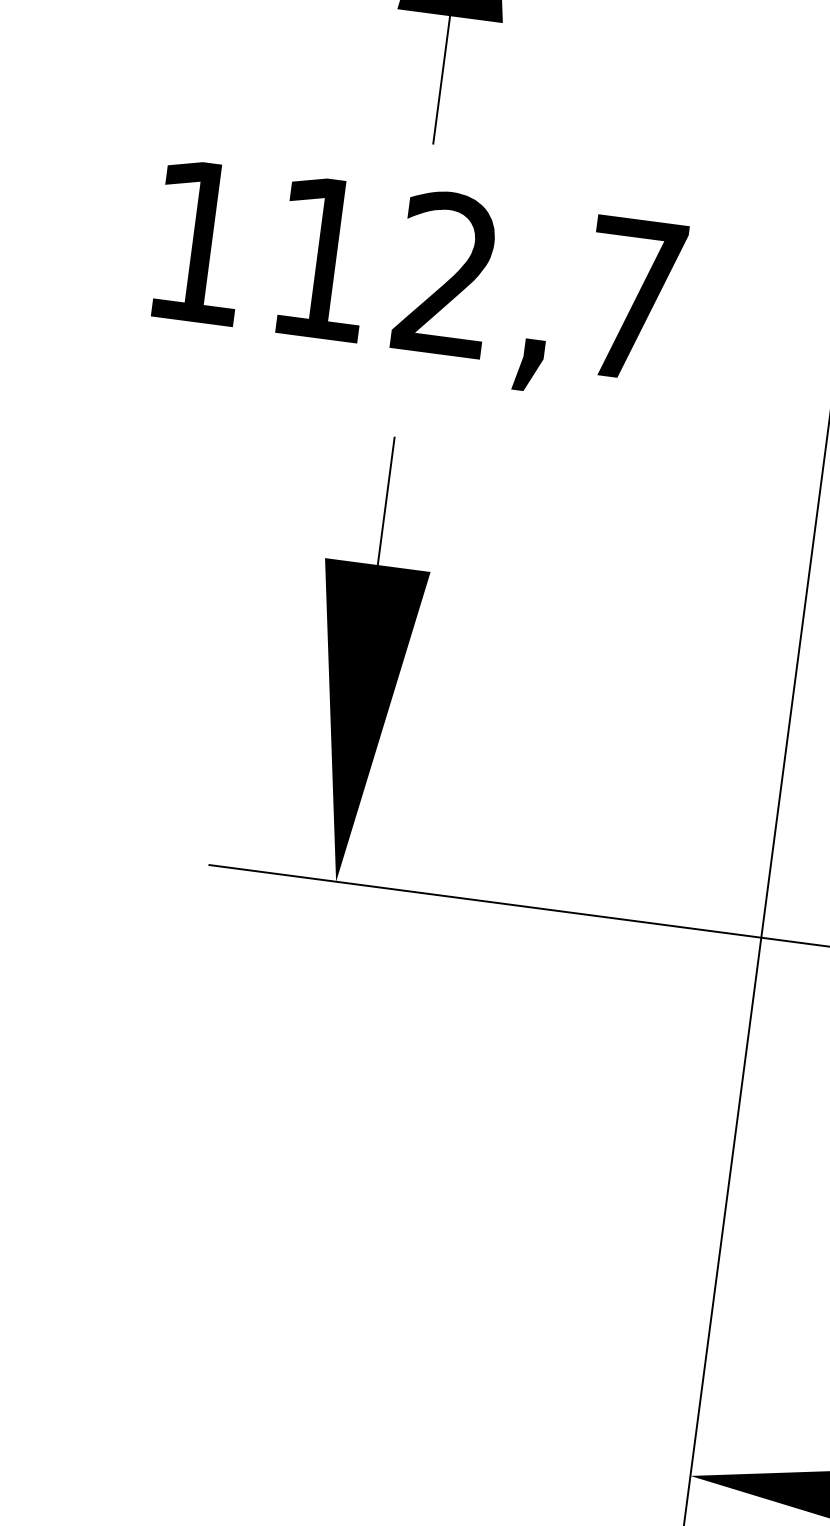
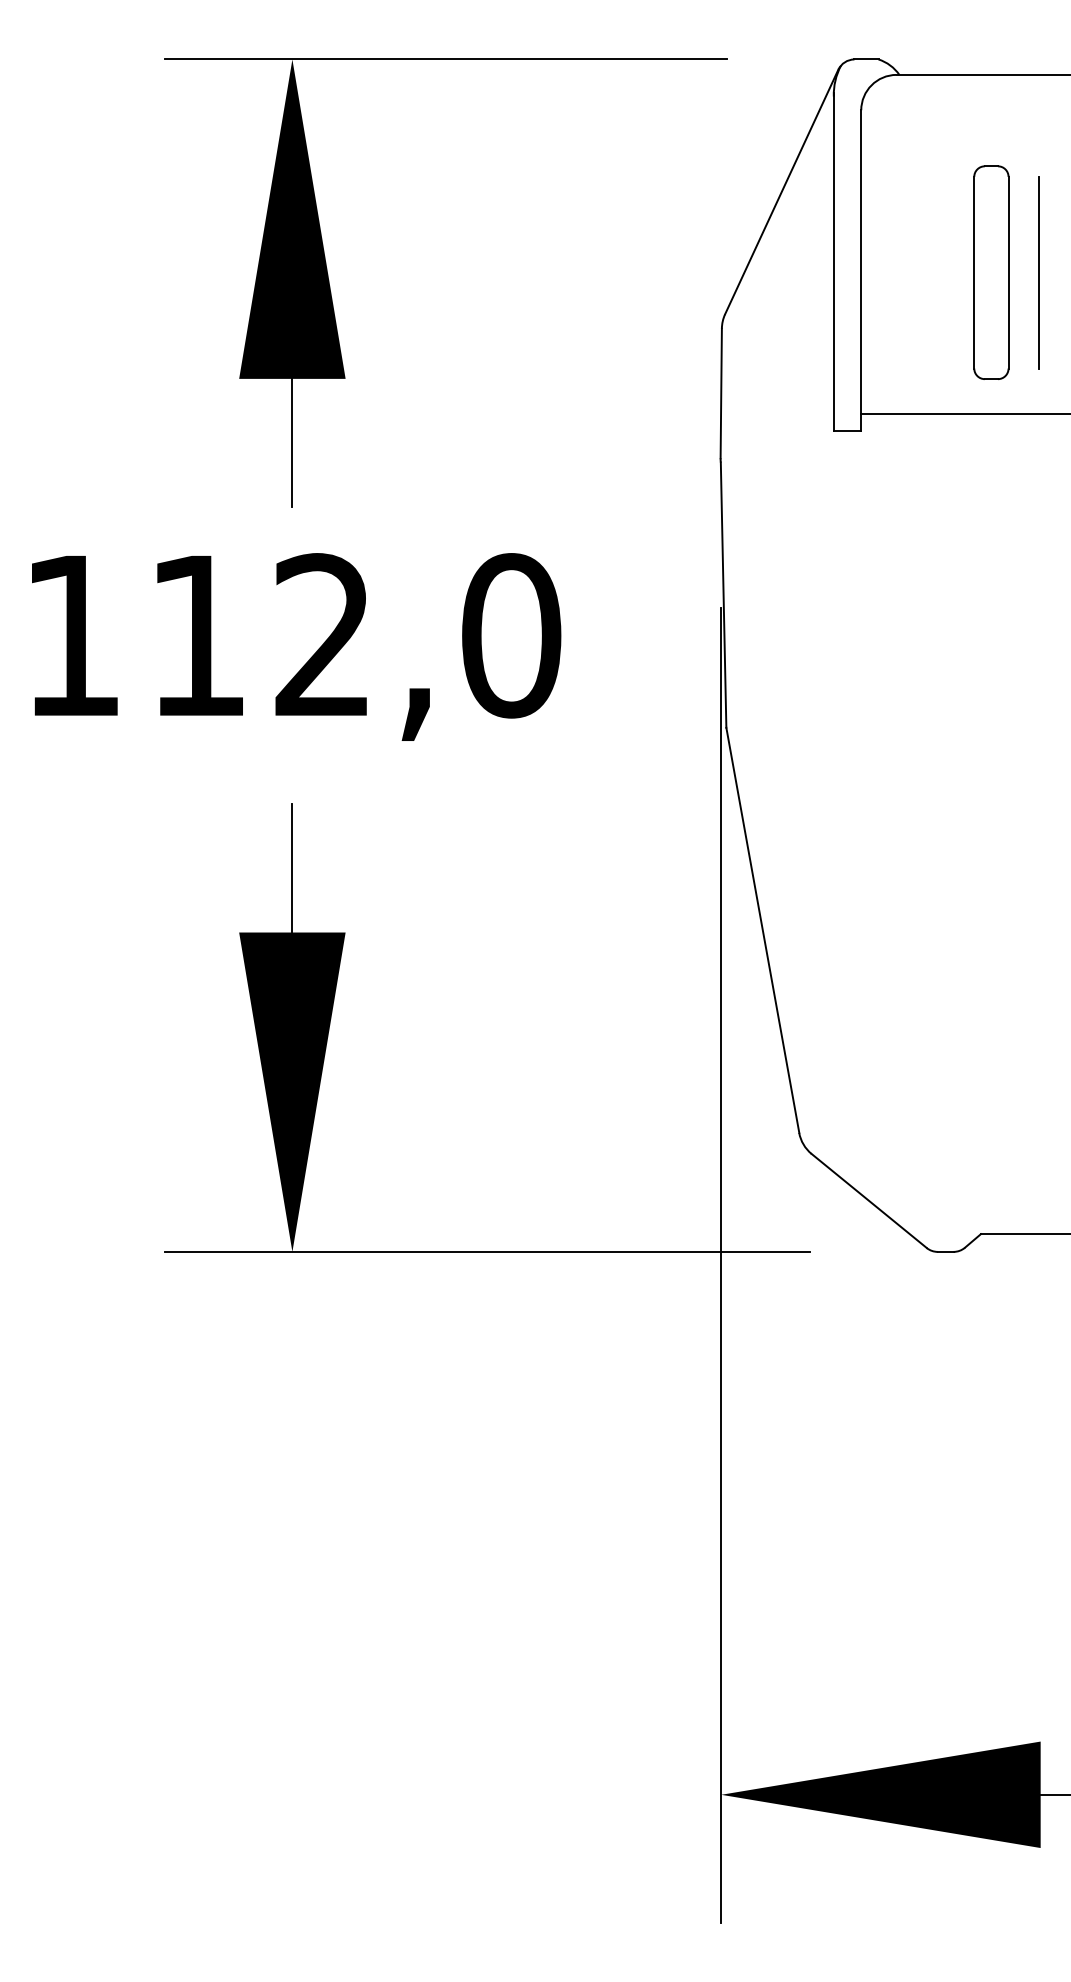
text: (633, 299) -> (511, 635), 112,7 -> 112,0

